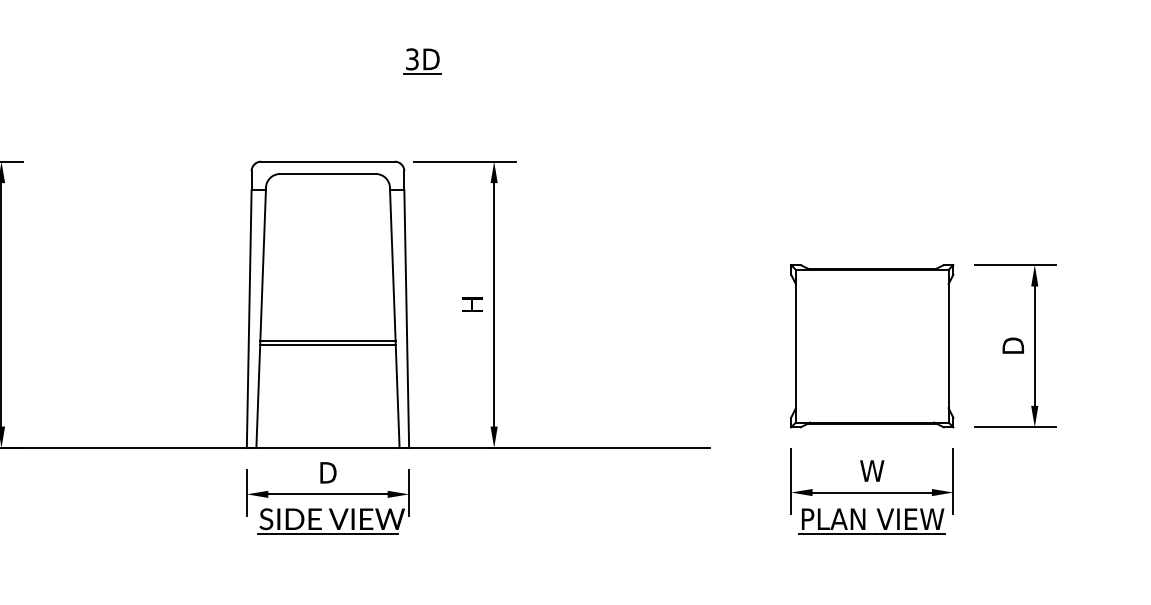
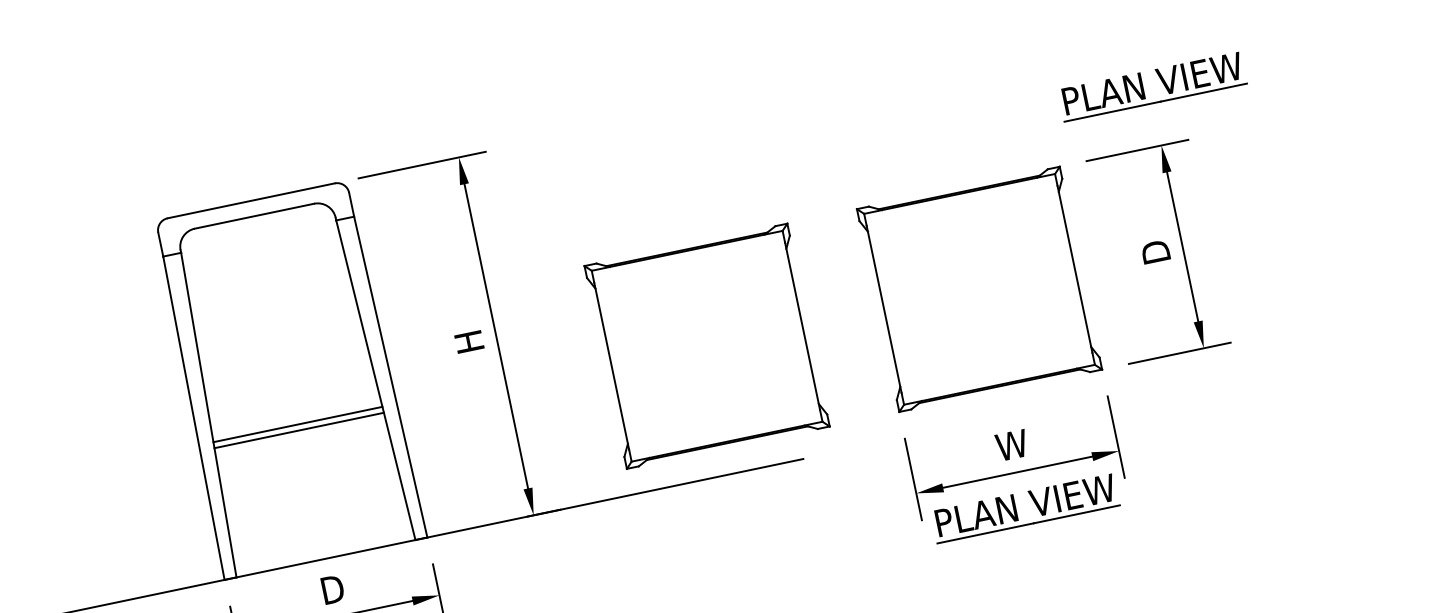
part: (422, 61) -> (343, 51), removed
part: (1036, 218) -> (1151, 86), added
part: (654, 346) -> (707, 346), added

